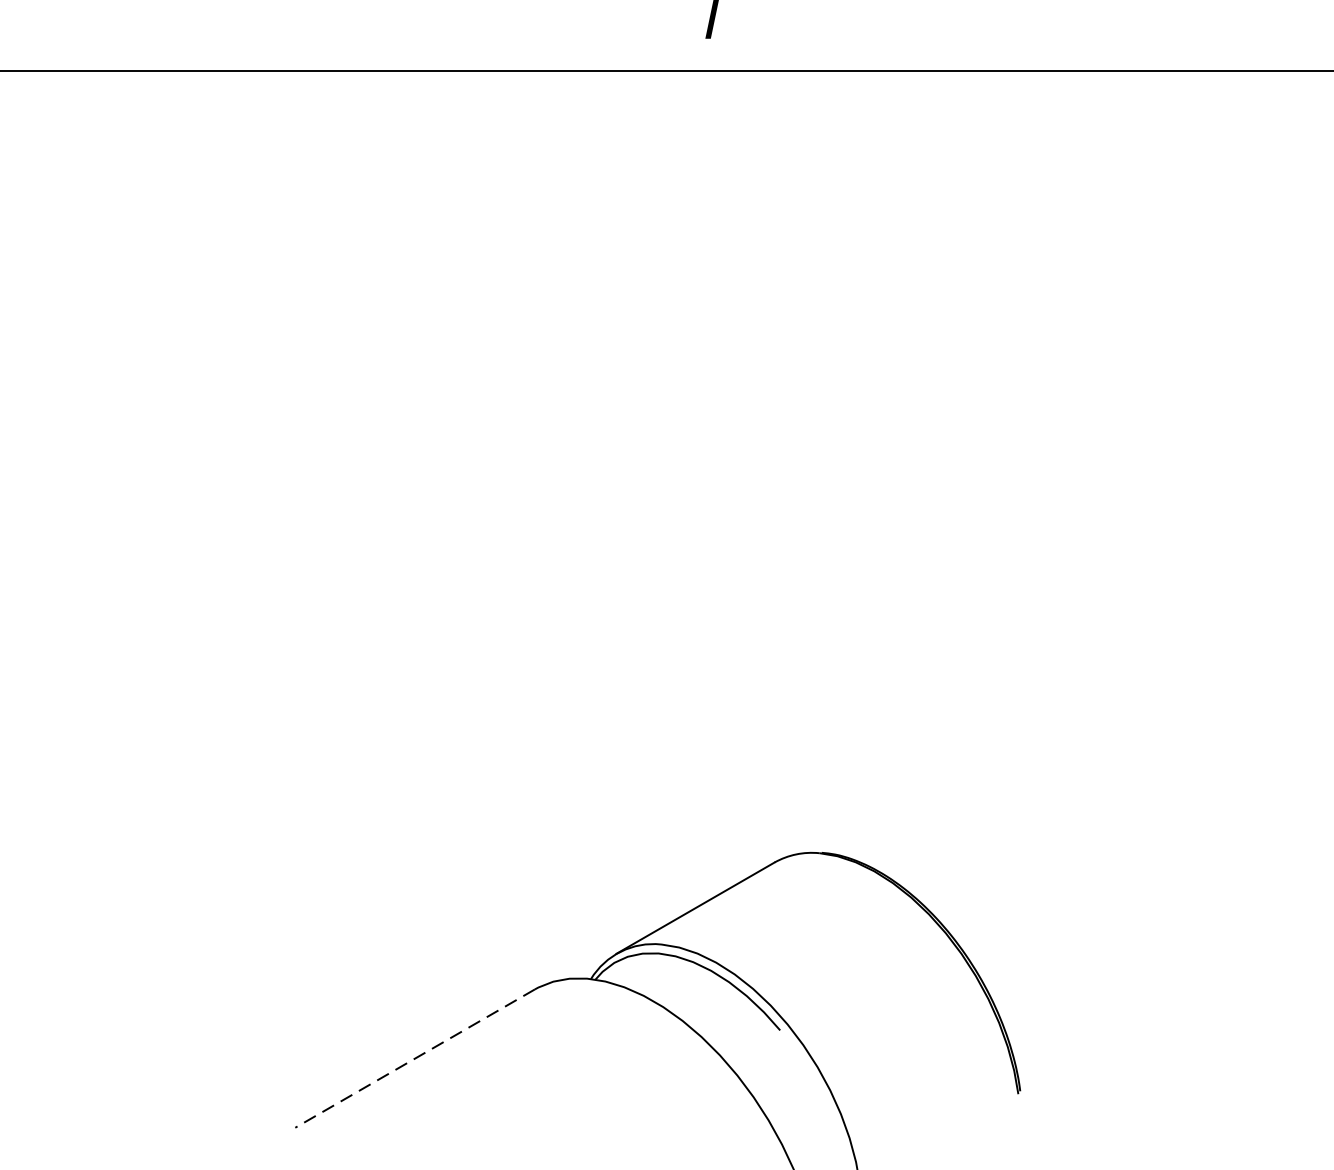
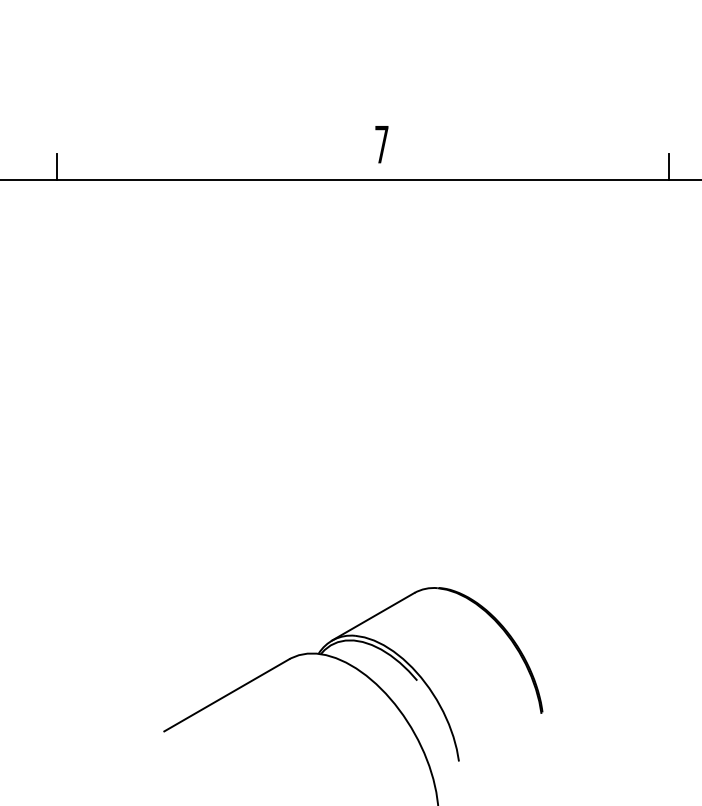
line: (88, 44) -> (56, 166), added
line: (1263, 44) -> (669, 166), added
line: (414, 1058) -> (226, 695), dashed -> solid

